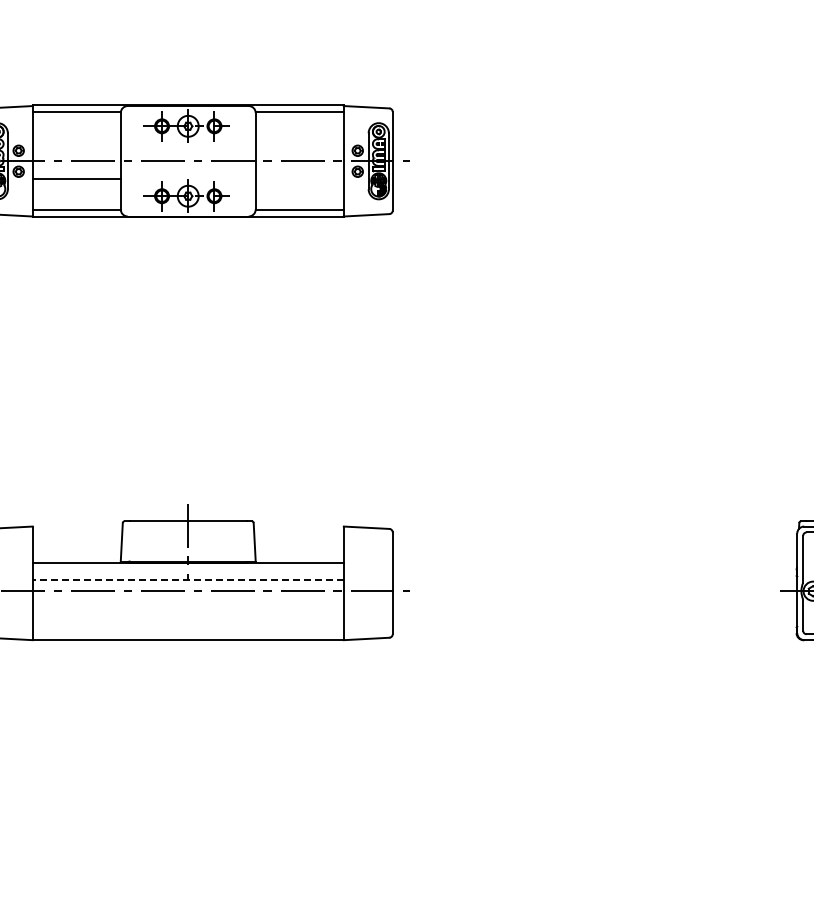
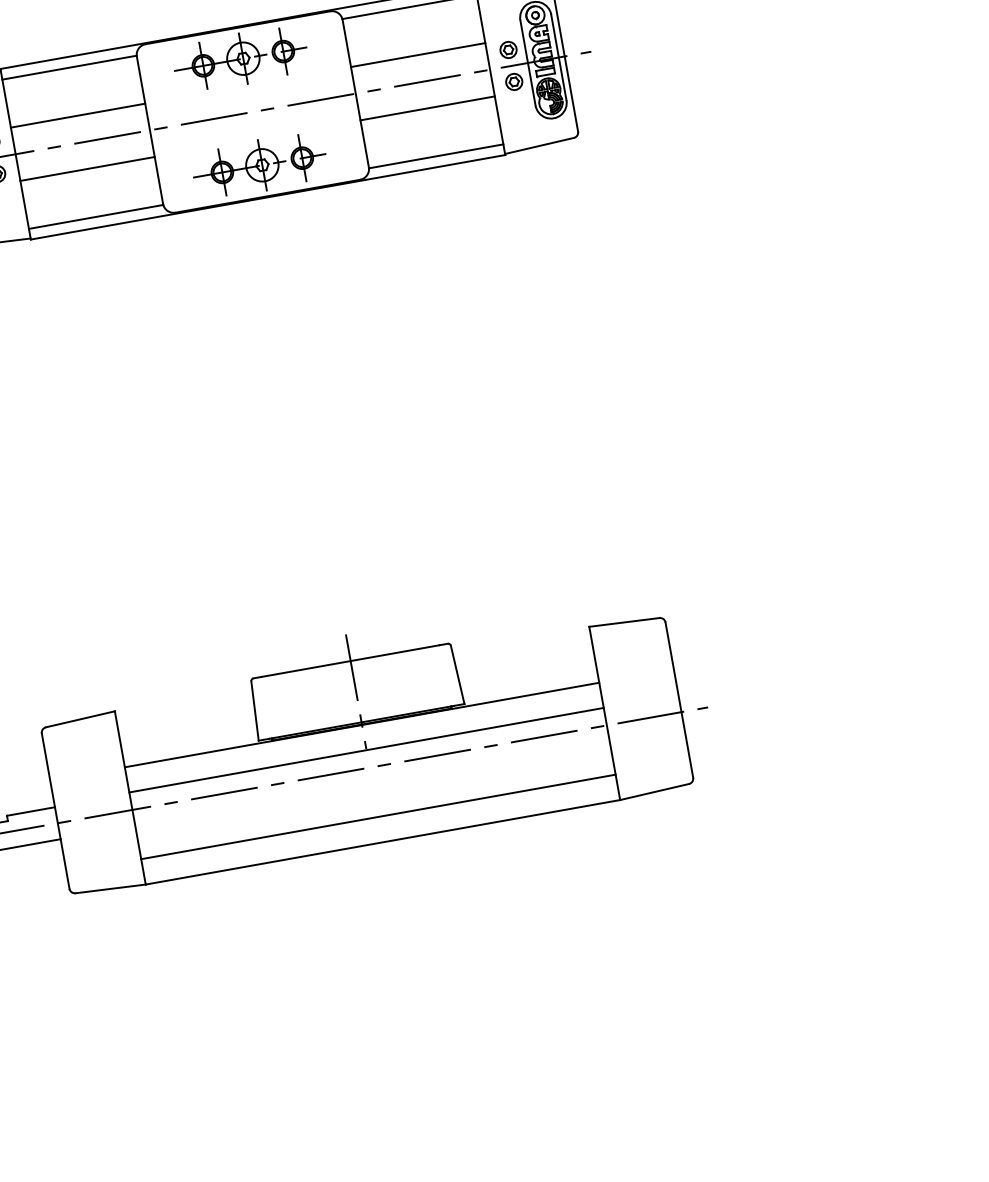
line: (76, 143) -> (77, 115), added
line: (299, 143) -> (417, 54), added
line: (299, 178) -> (427, 108), added
line: (188, 579) -> (366, 749), dashed -> solid
line: (187, 623) -> (377, 817), added

